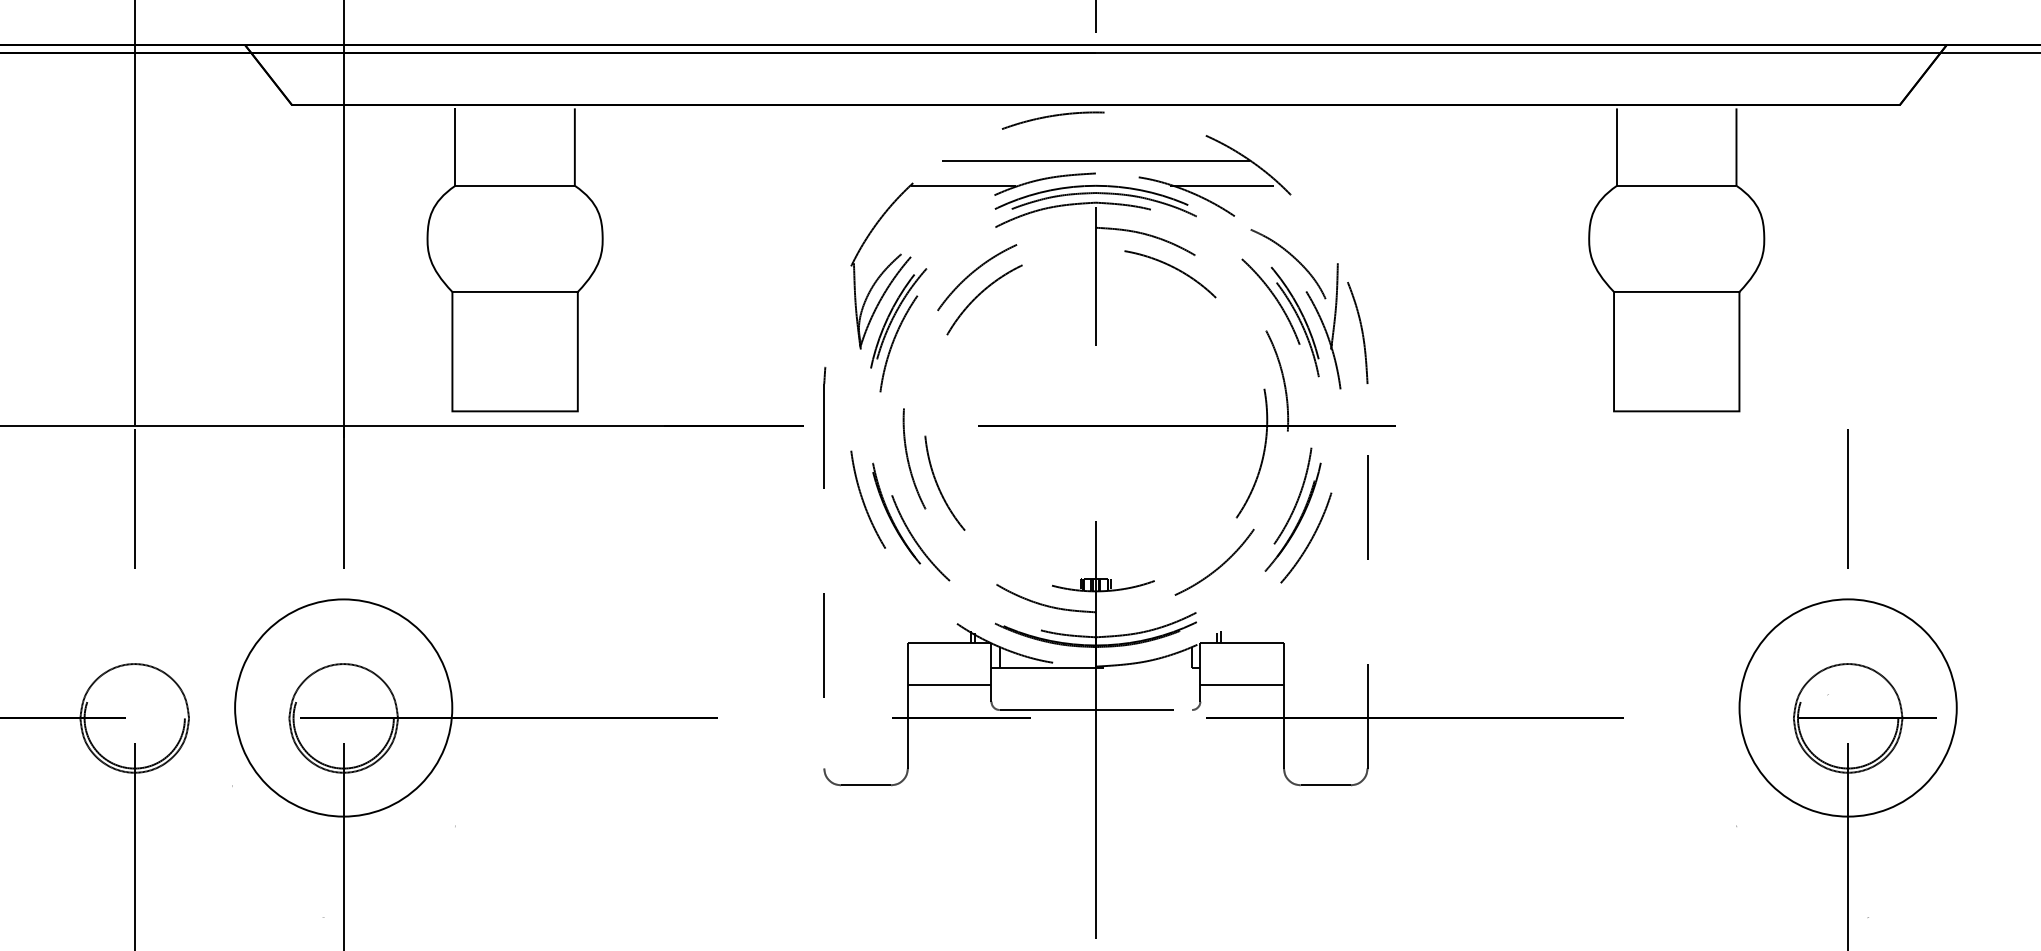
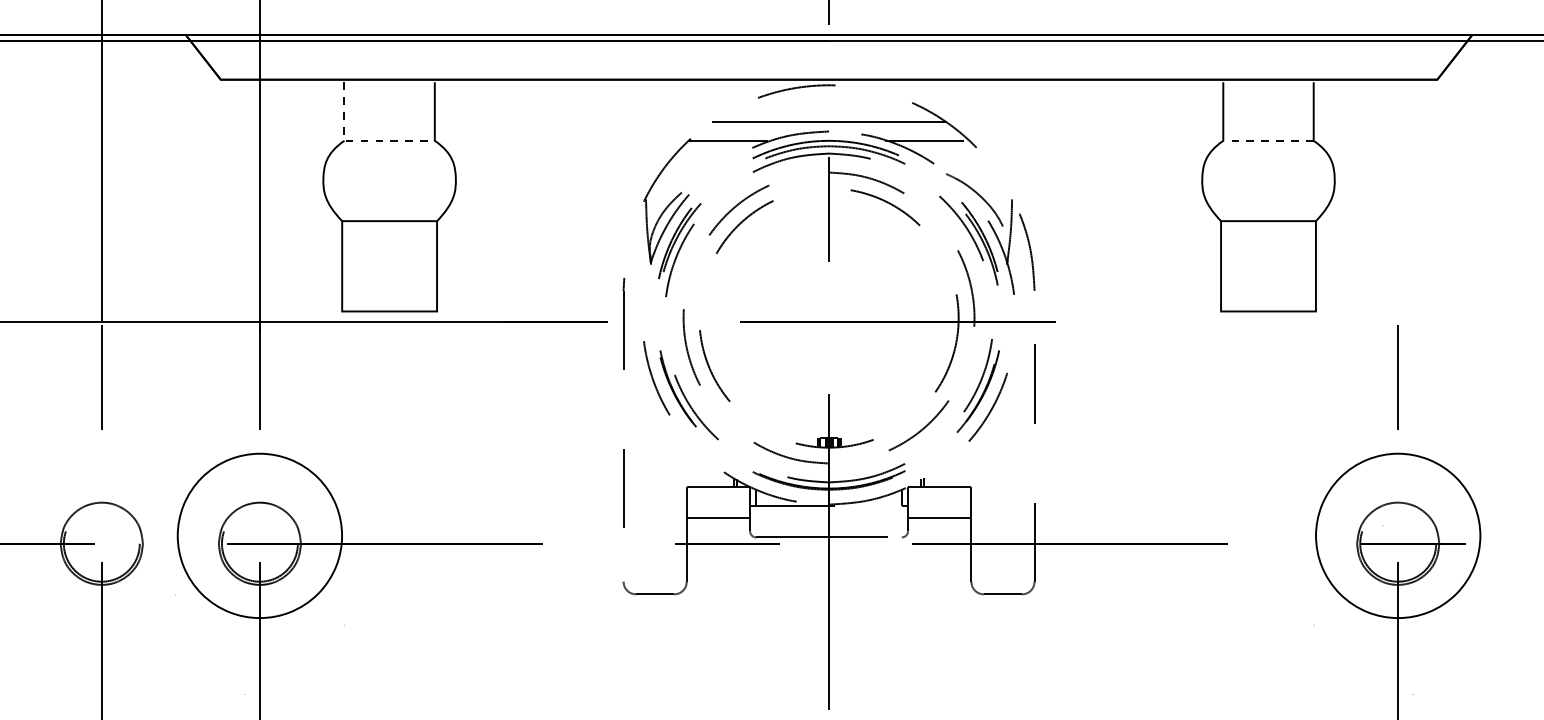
line: (476, 185) -> (360, 140), solid -> dashed
line: (1676, 185) -> (1268, 140), solid -> dashed

